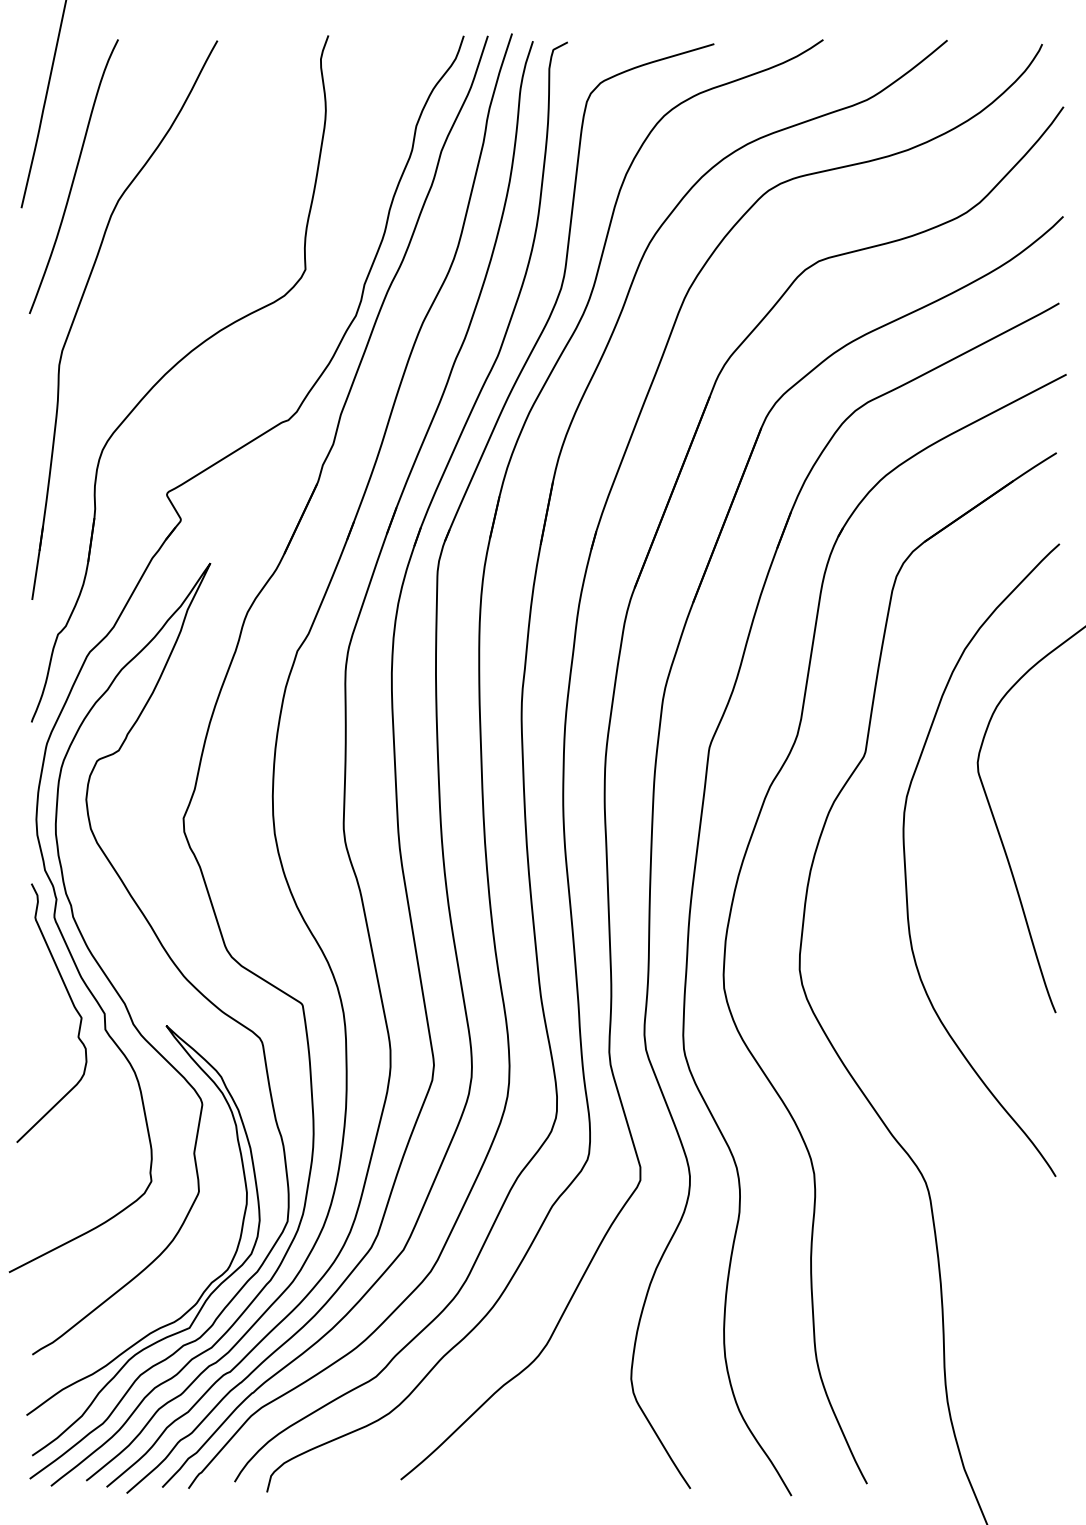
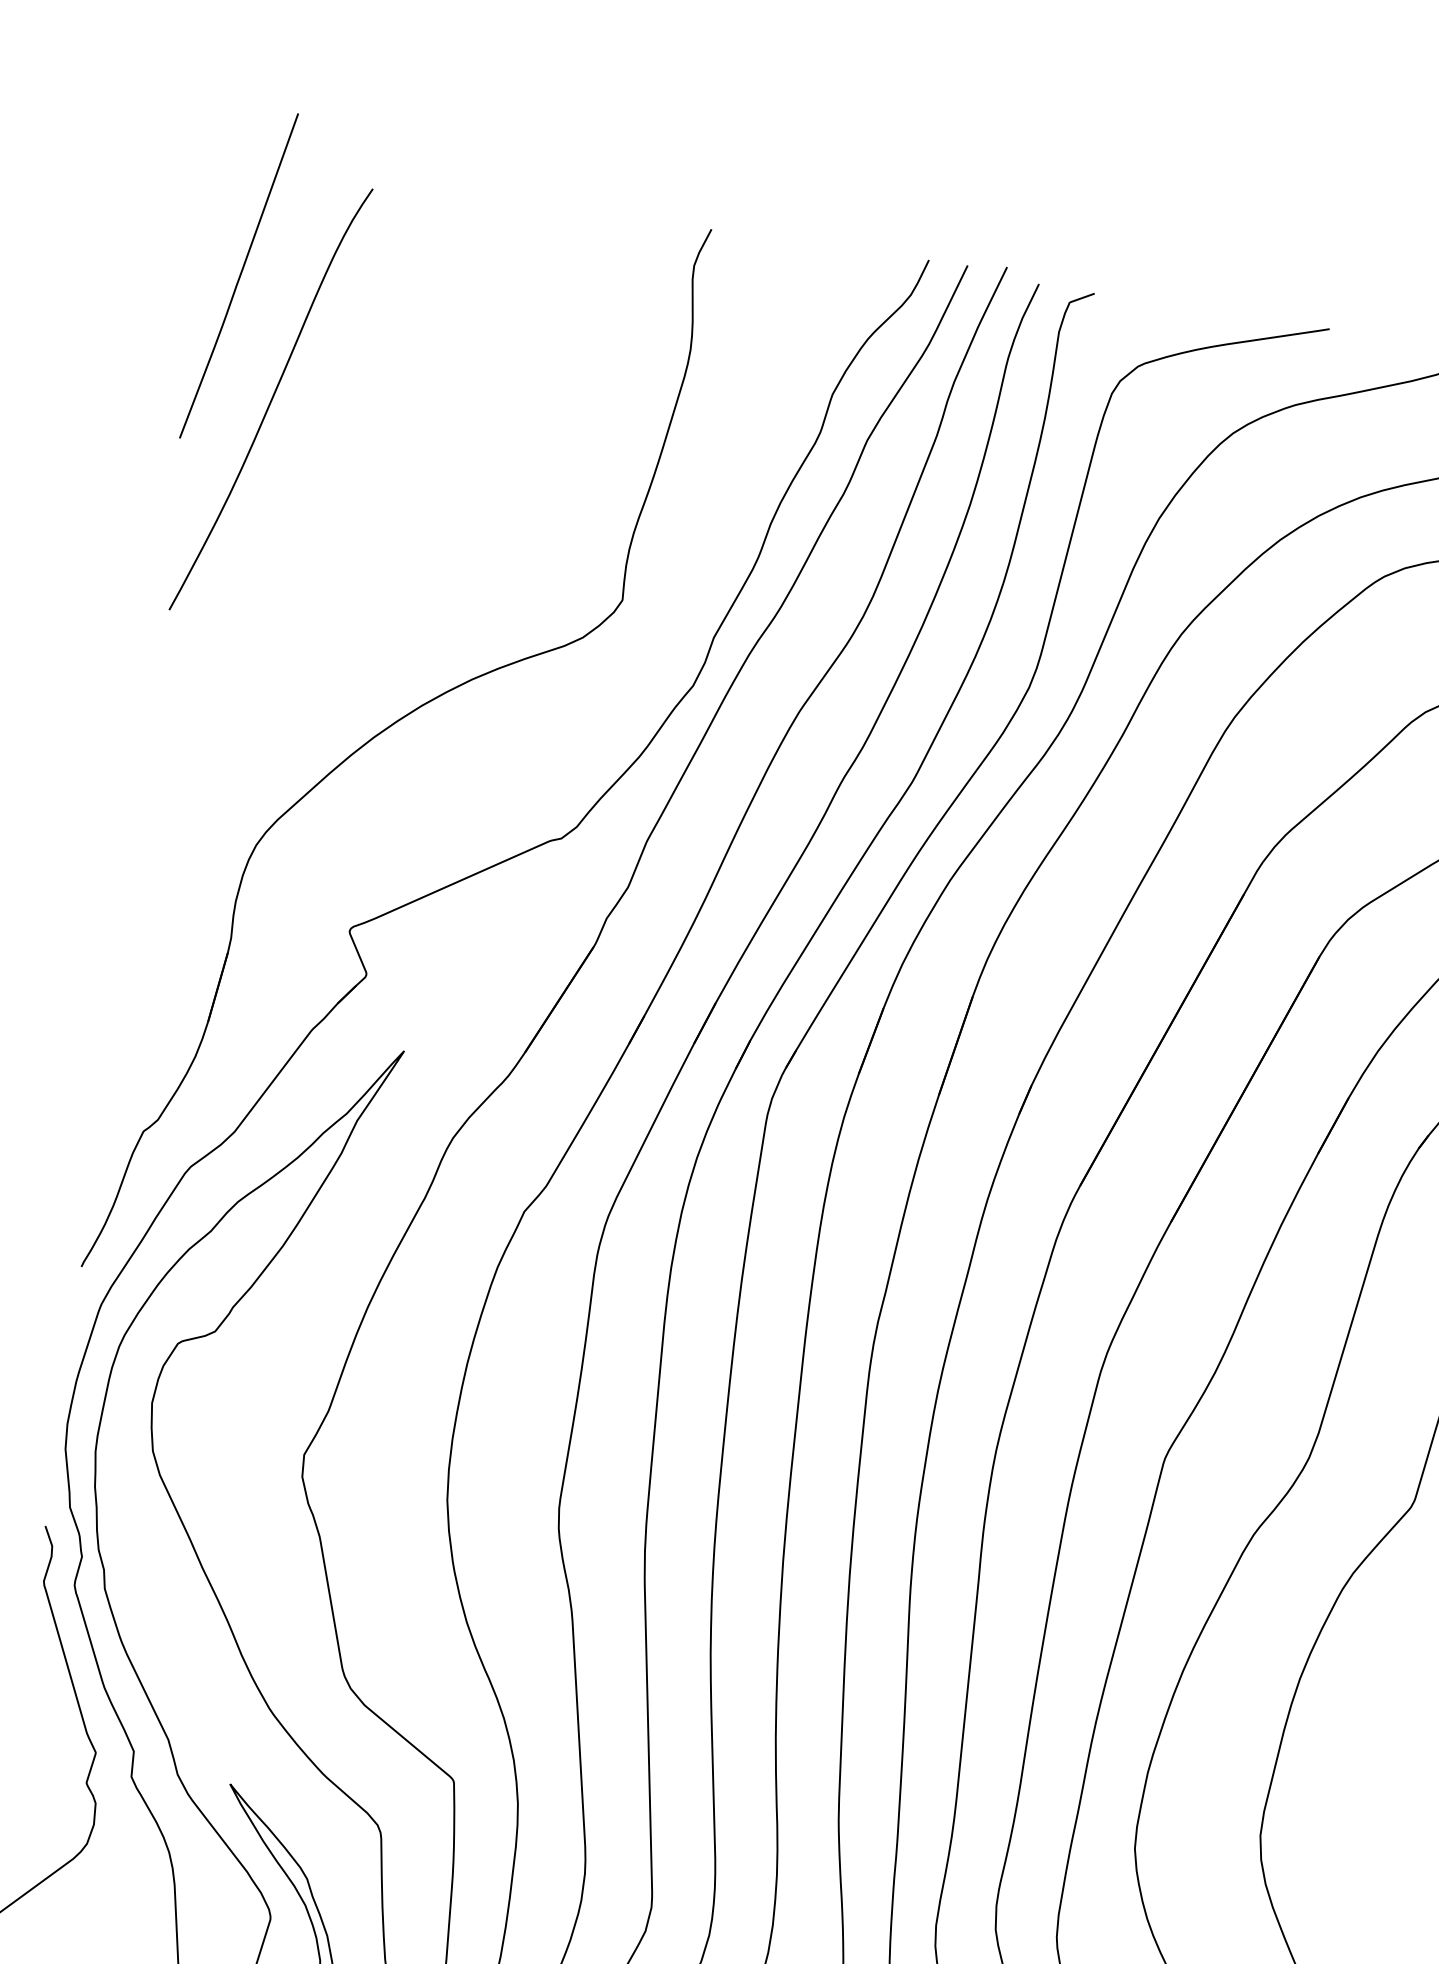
part: (80, 305) -> (252, 607), removed

